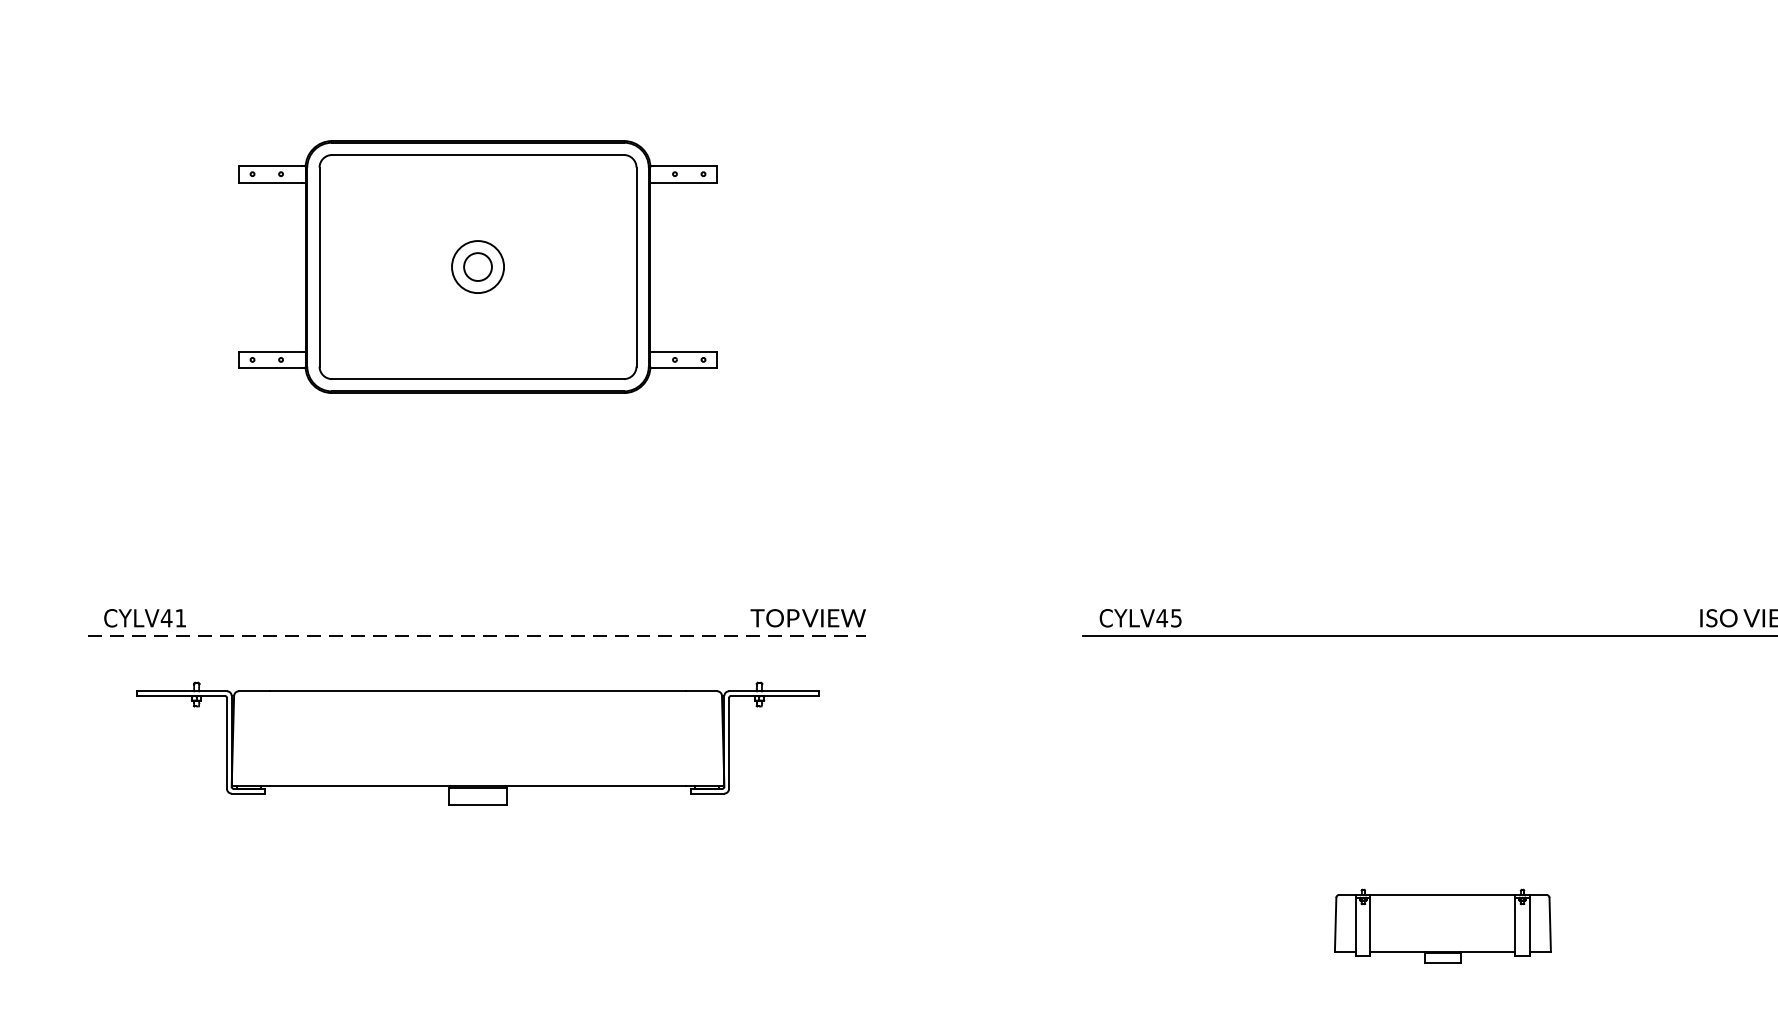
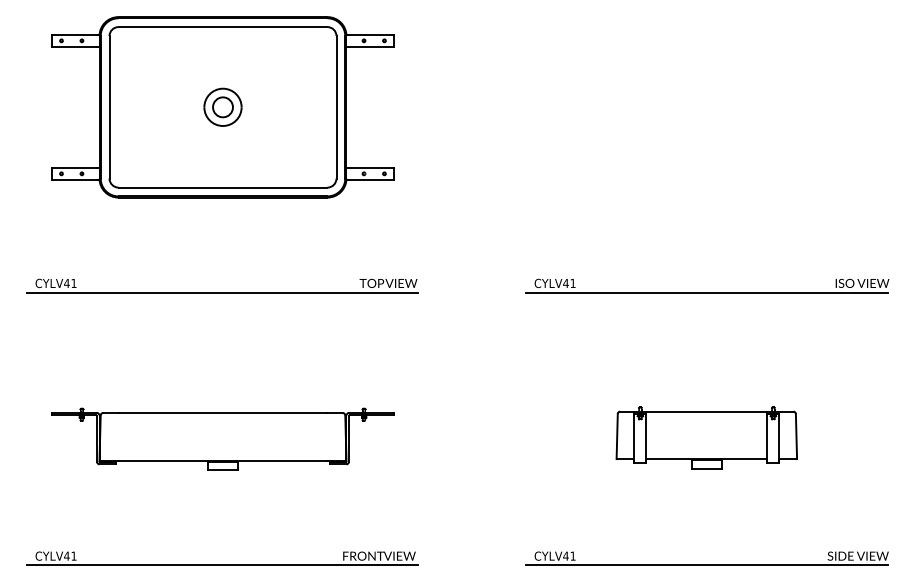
part: (477, 267) -> (222, 107), size x1.43
text: (1175, 618) -> (572, 283), CYLV45 -> CYLV41
line: (479, 636) -> (223, 292), dashed -> solid
part: (477, 742) -> (222, 438), moved
part: (1442, 925) -> (706, 437), size x1.67

